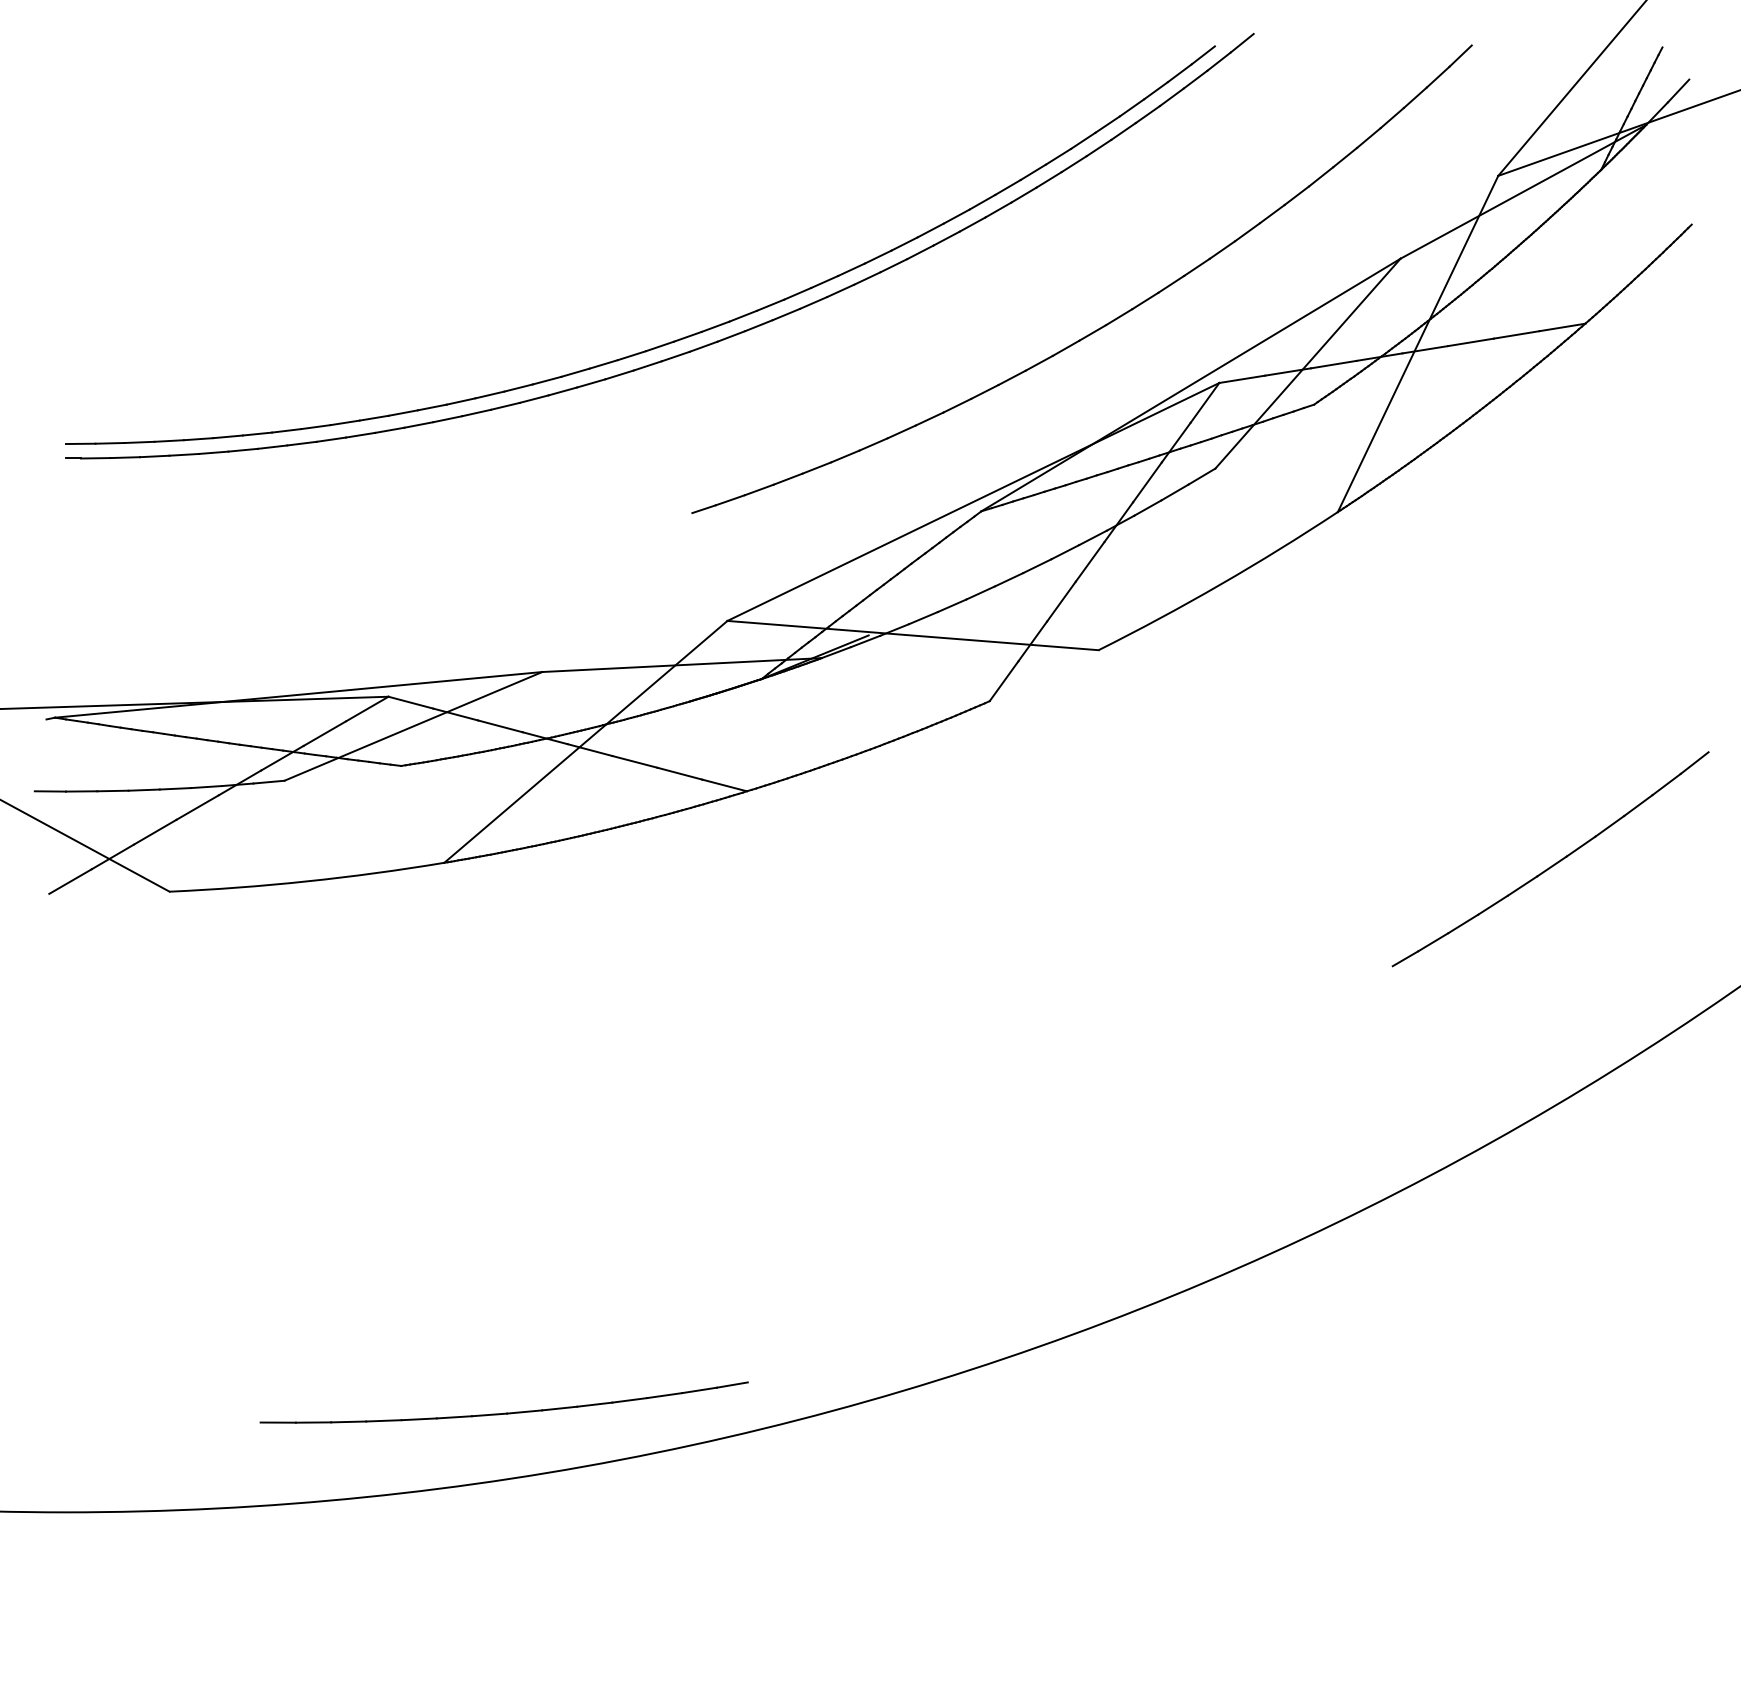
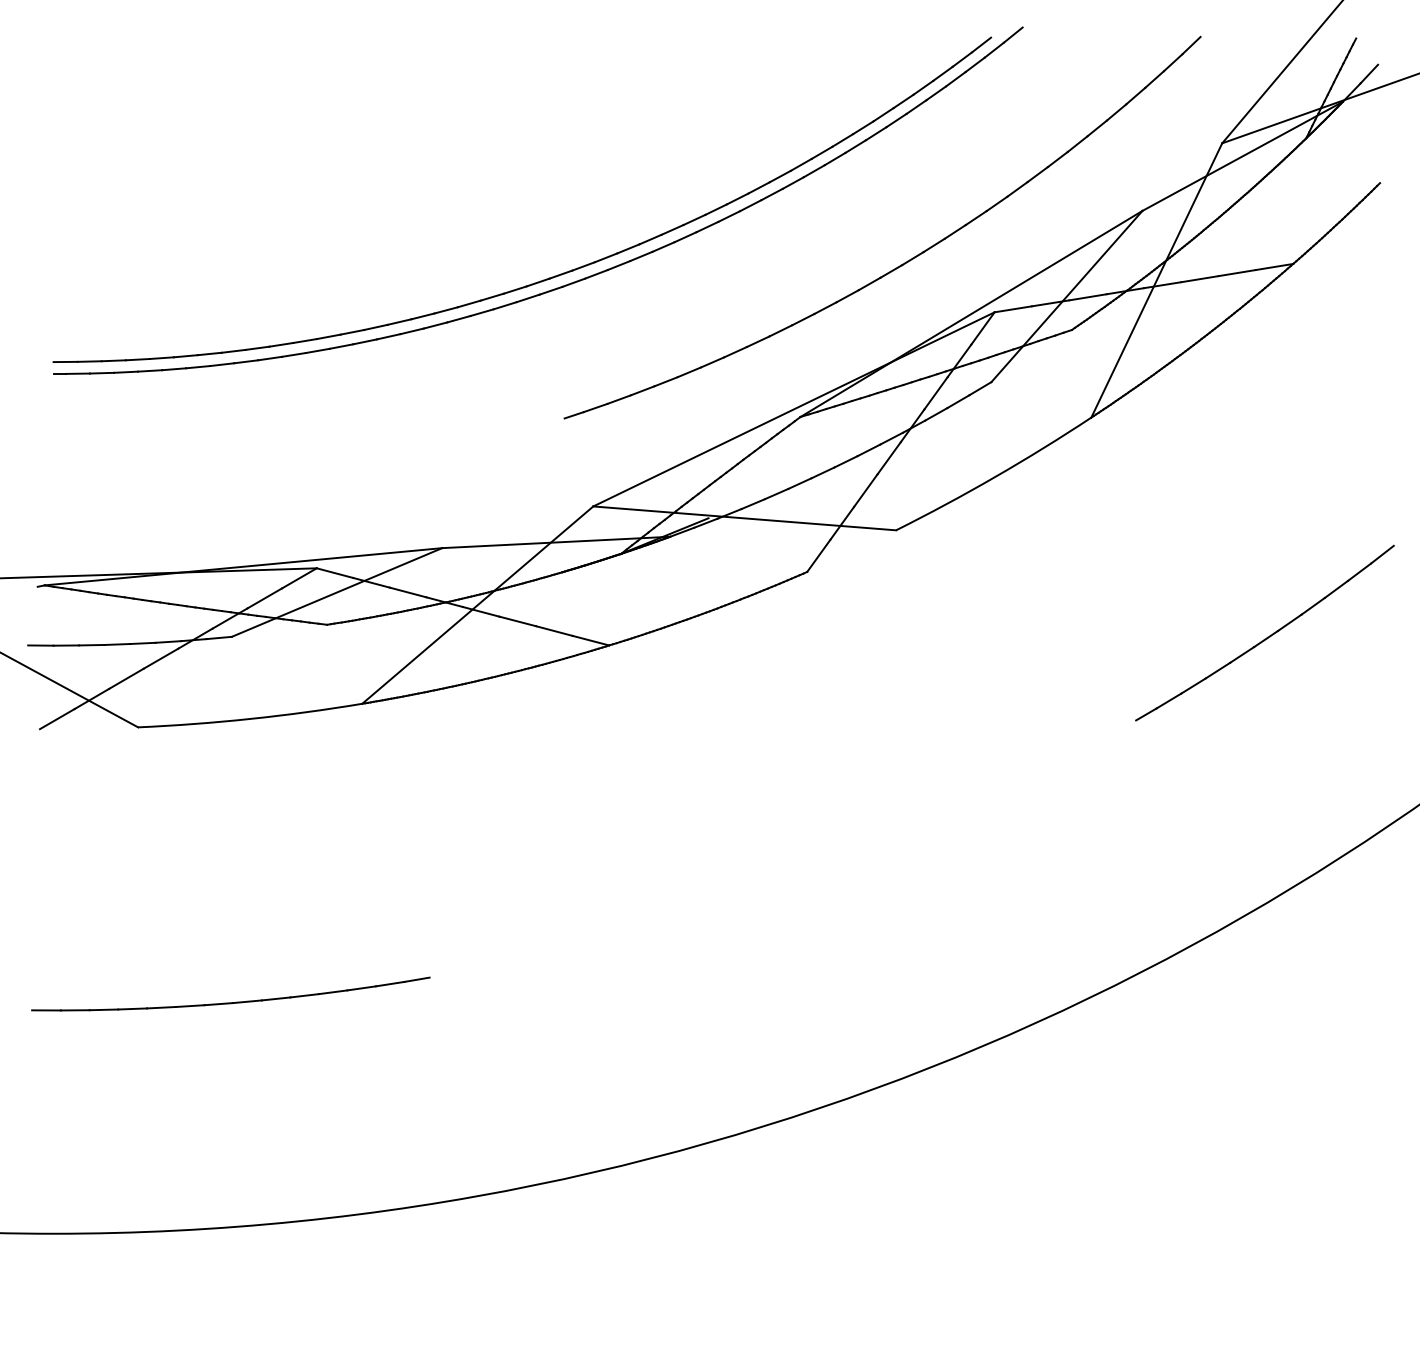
part: (1550, 859) -> (1264, 633), moved
part: (504, 1412) -> (231, 1002), moved

